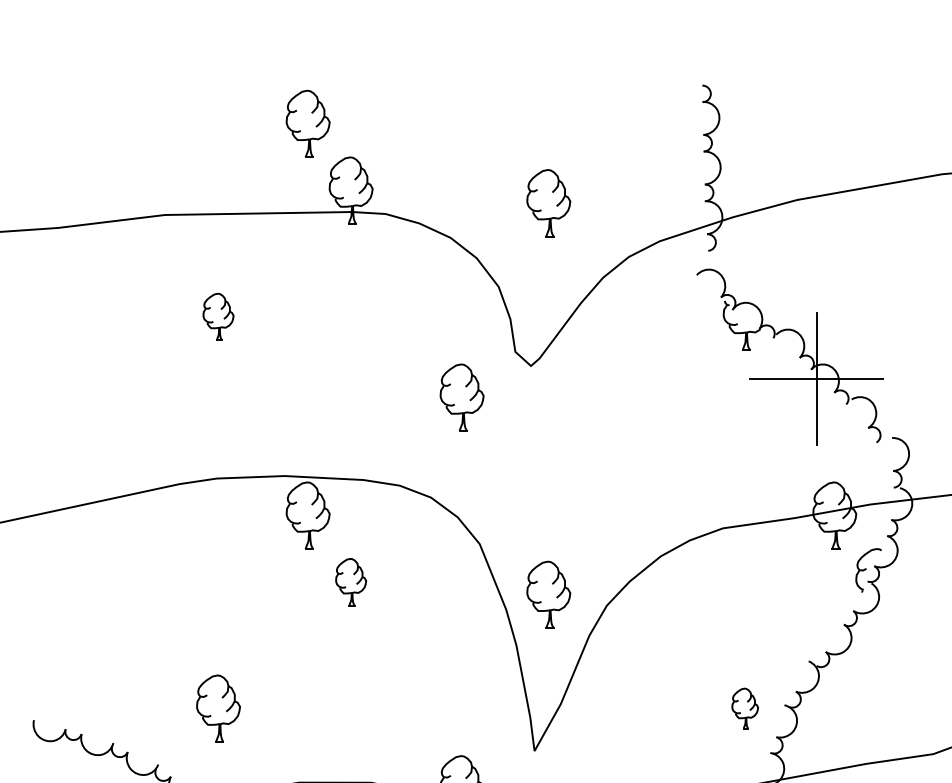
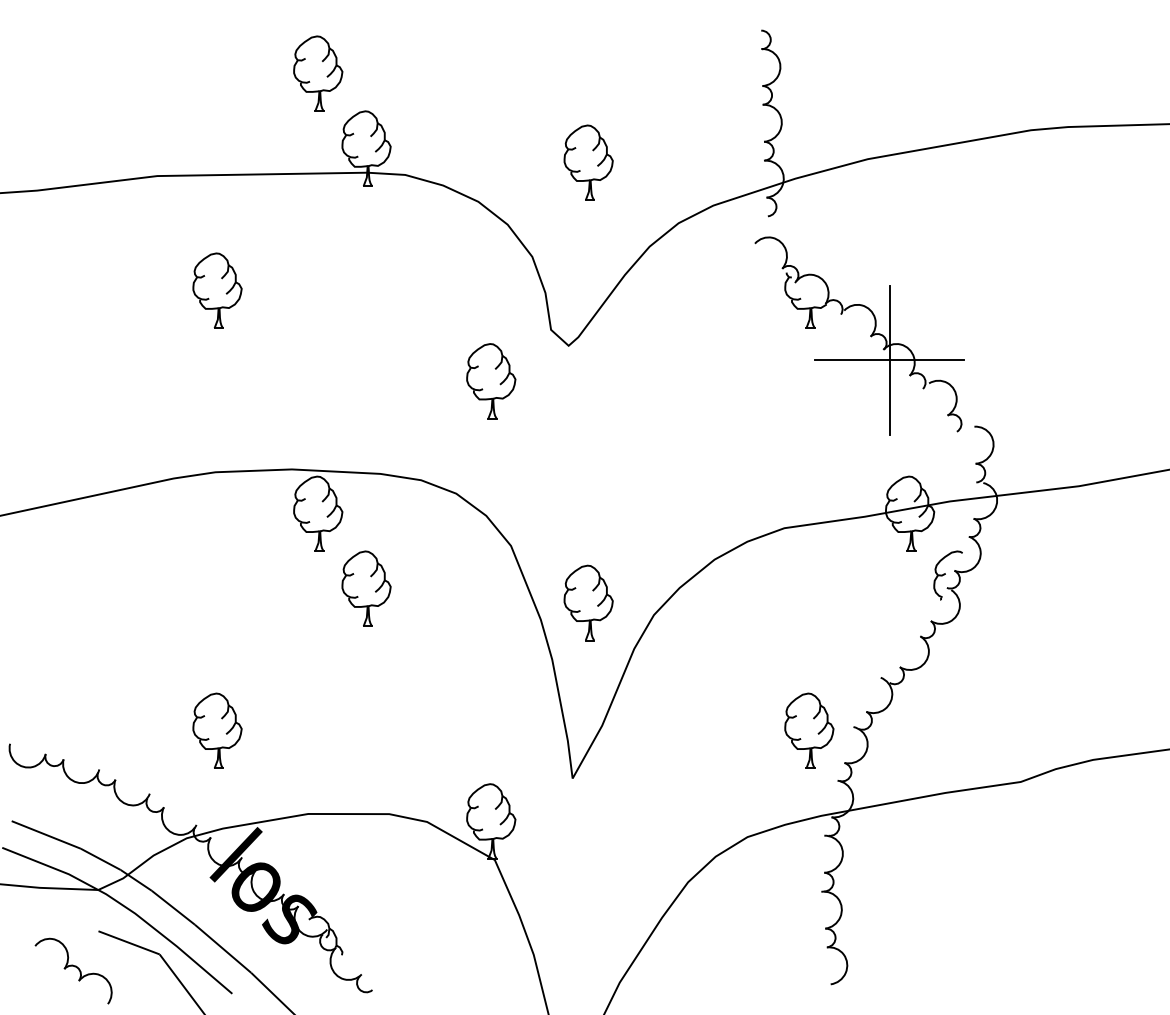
part: (218, 316) -> (217, 290), size x1.43
part: (351, 581) -> (366, 588), size x1.43
part: (745, 708) -> (809, 730), size x1.67

